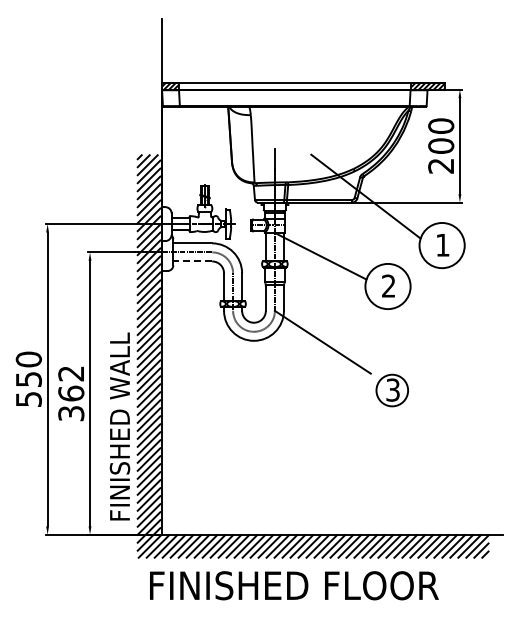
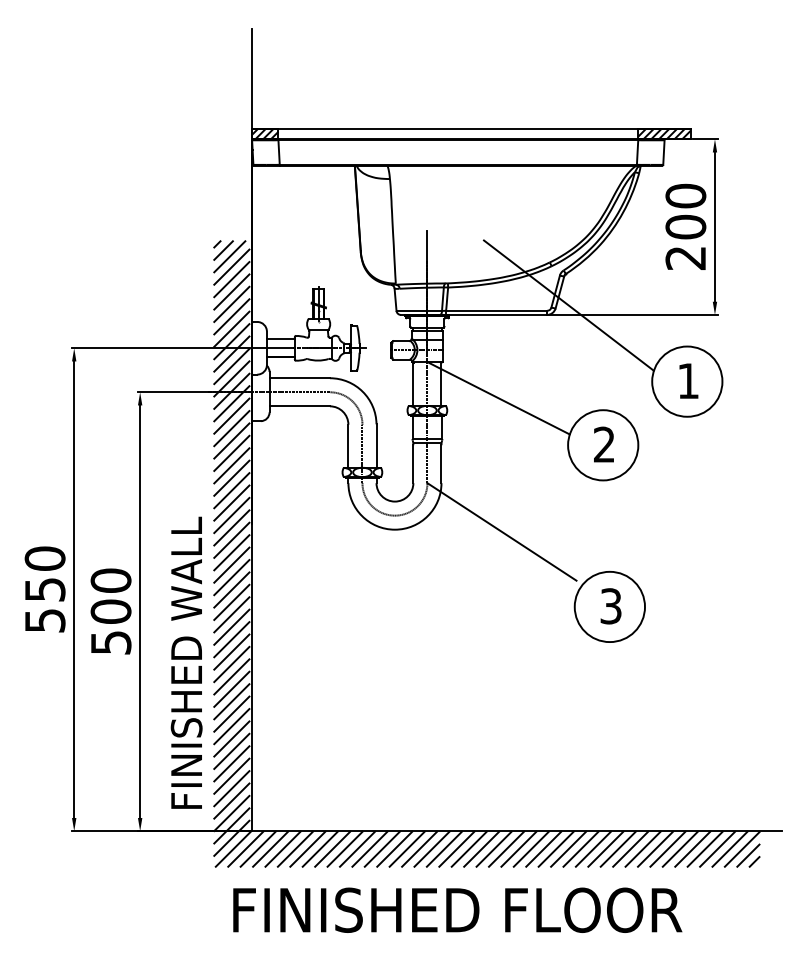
line: (192, 261) -> (299, 406), dashed -> solid
circle: (391, 390) -> (608, 606), size x1.43
text: (71, 392) -> (111, 609), 362 -> 500

